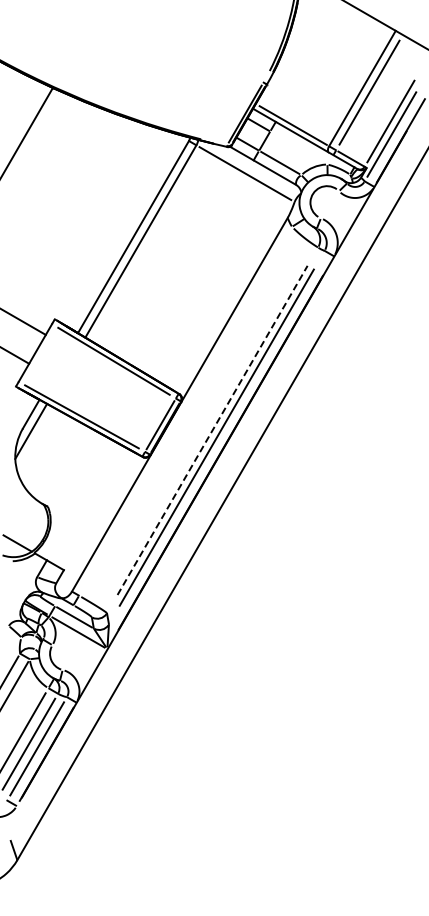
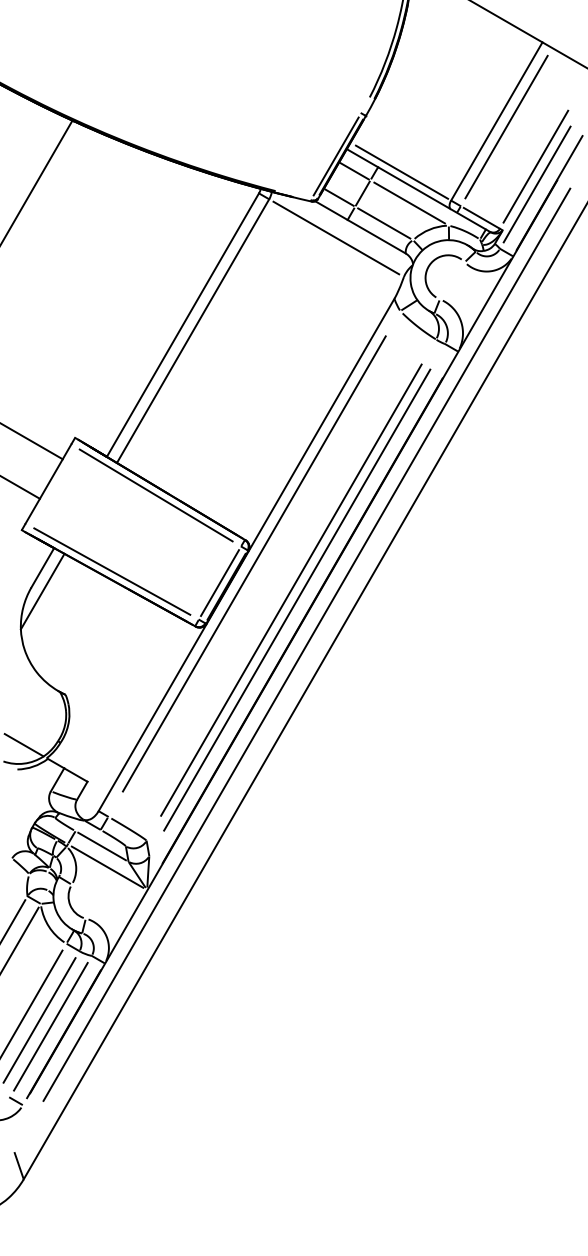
line: (298, 147) -> (409, 202), added
line: (185, 411) -> (254, 564), added
line: (212, 429) -> (291, 588), dashed -> solid
line: (223, 469) -> (306, 643), added

